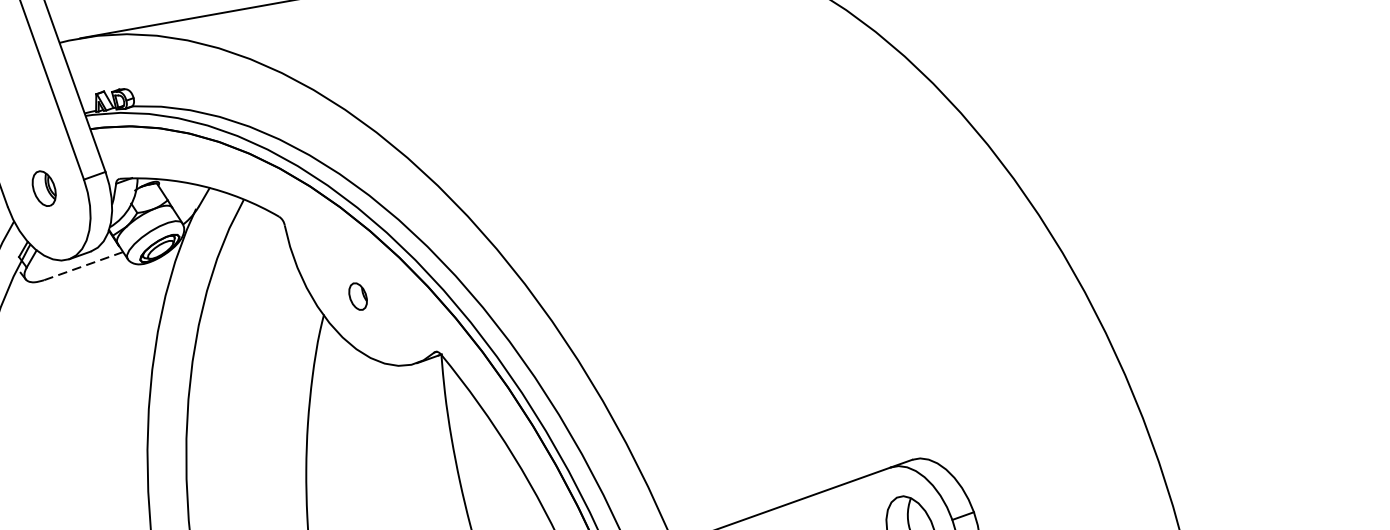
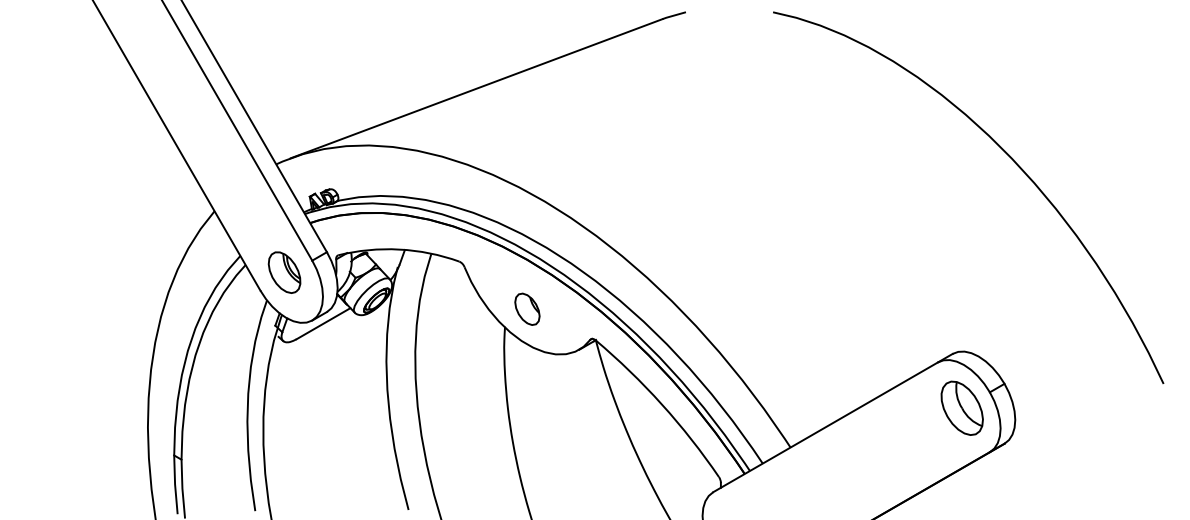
part: (44, 188) -> (284, 272), size x1.67
line: (83, 265) -> (323, 323), dashed -> solid
part: (358, 295) -> (527, 308), size x1.67

